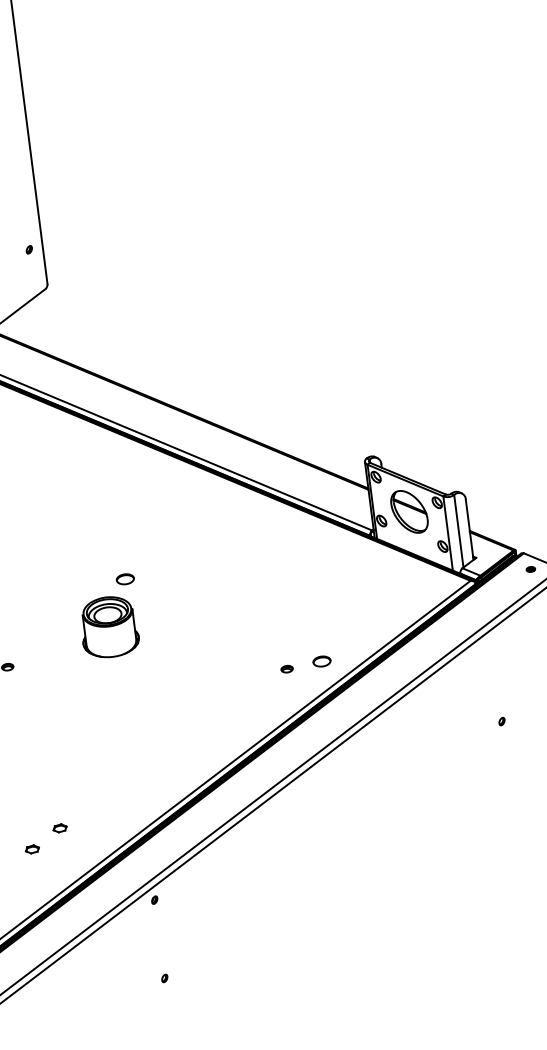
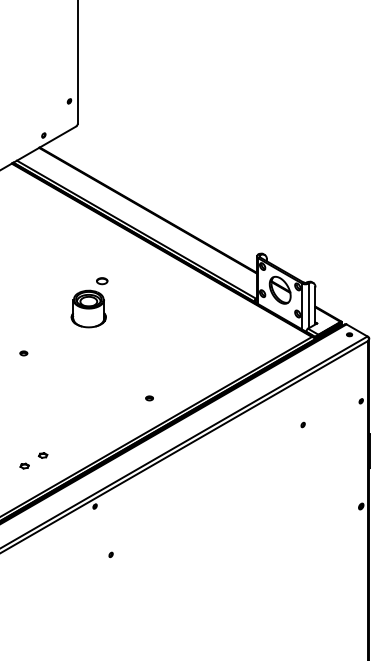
part: (109, 616) -> (89, 302), moved
part: (322, 661) -> (215, 374), removed
part: (287, 669) -> (149, 398), moved
part: (500, 720) -> (302, 424), moved
part: (163, 977) -> (110, 554), moved

